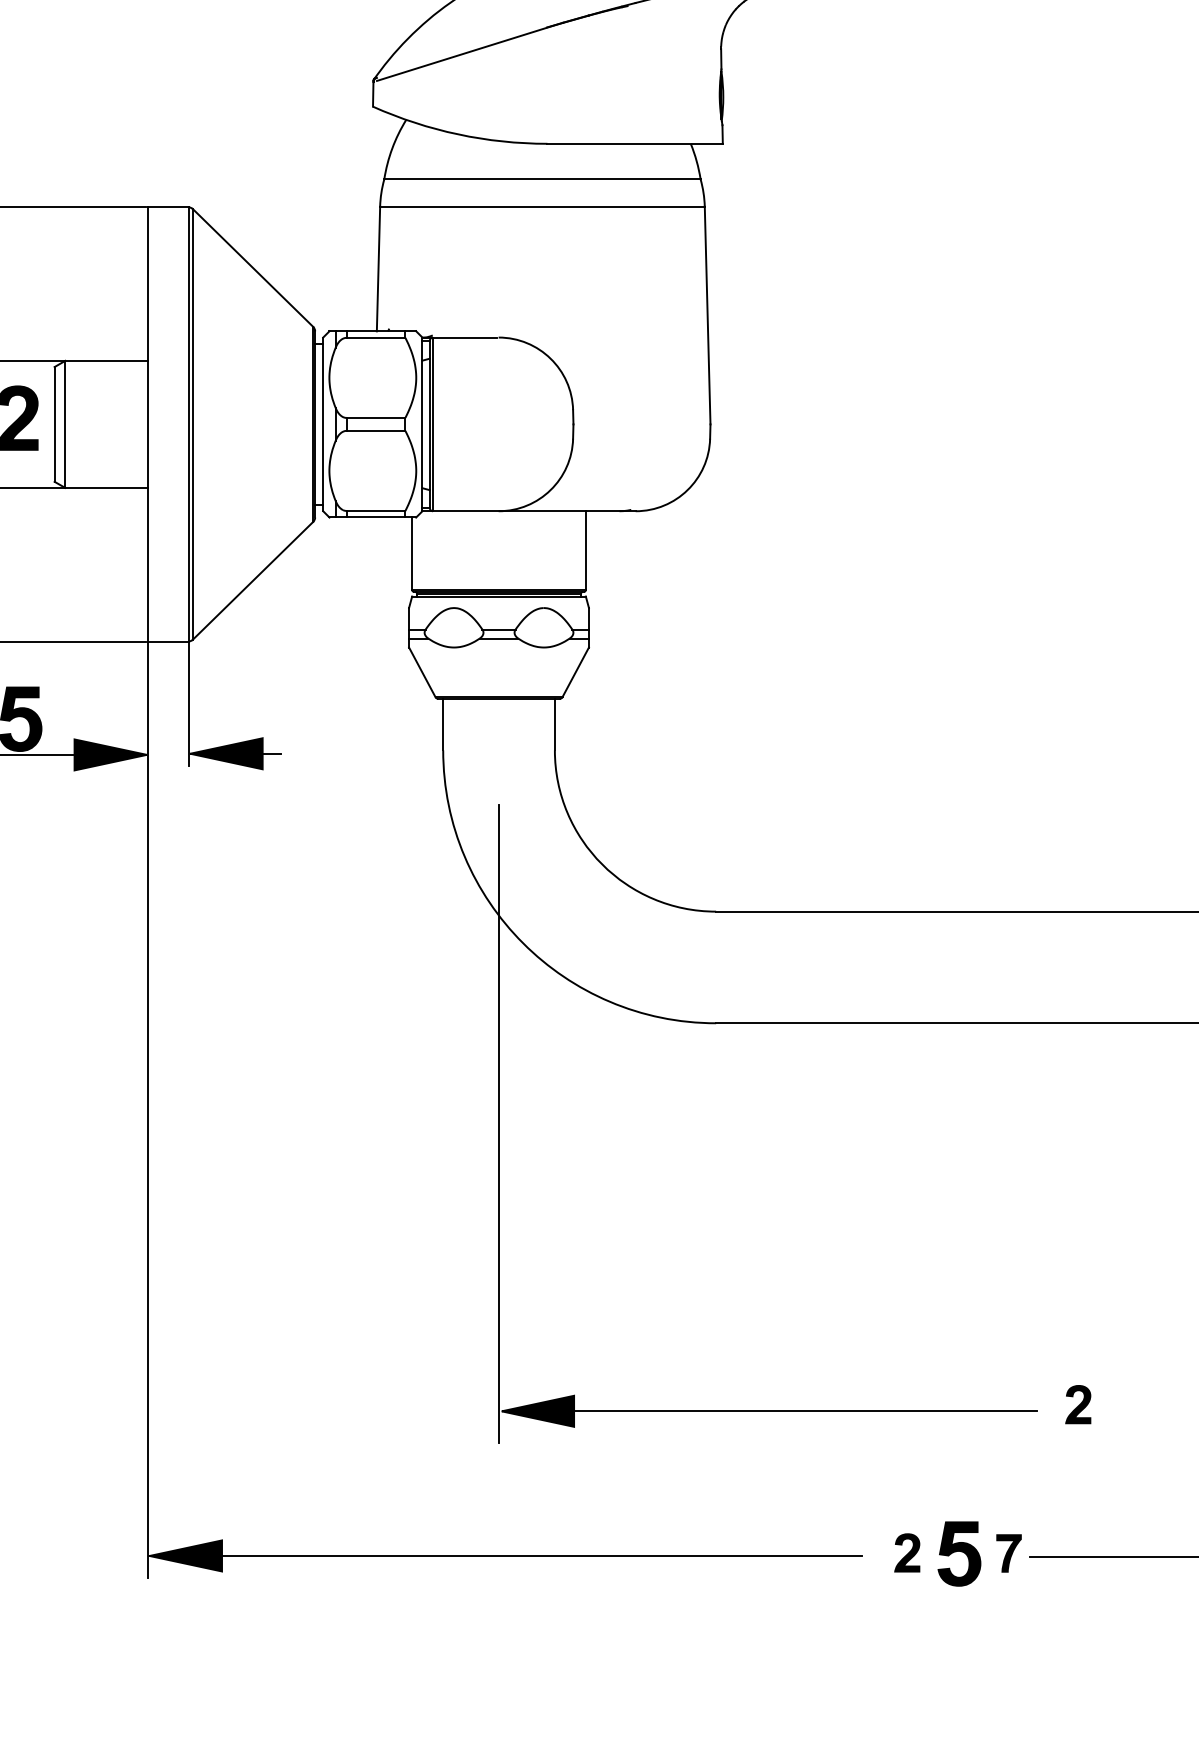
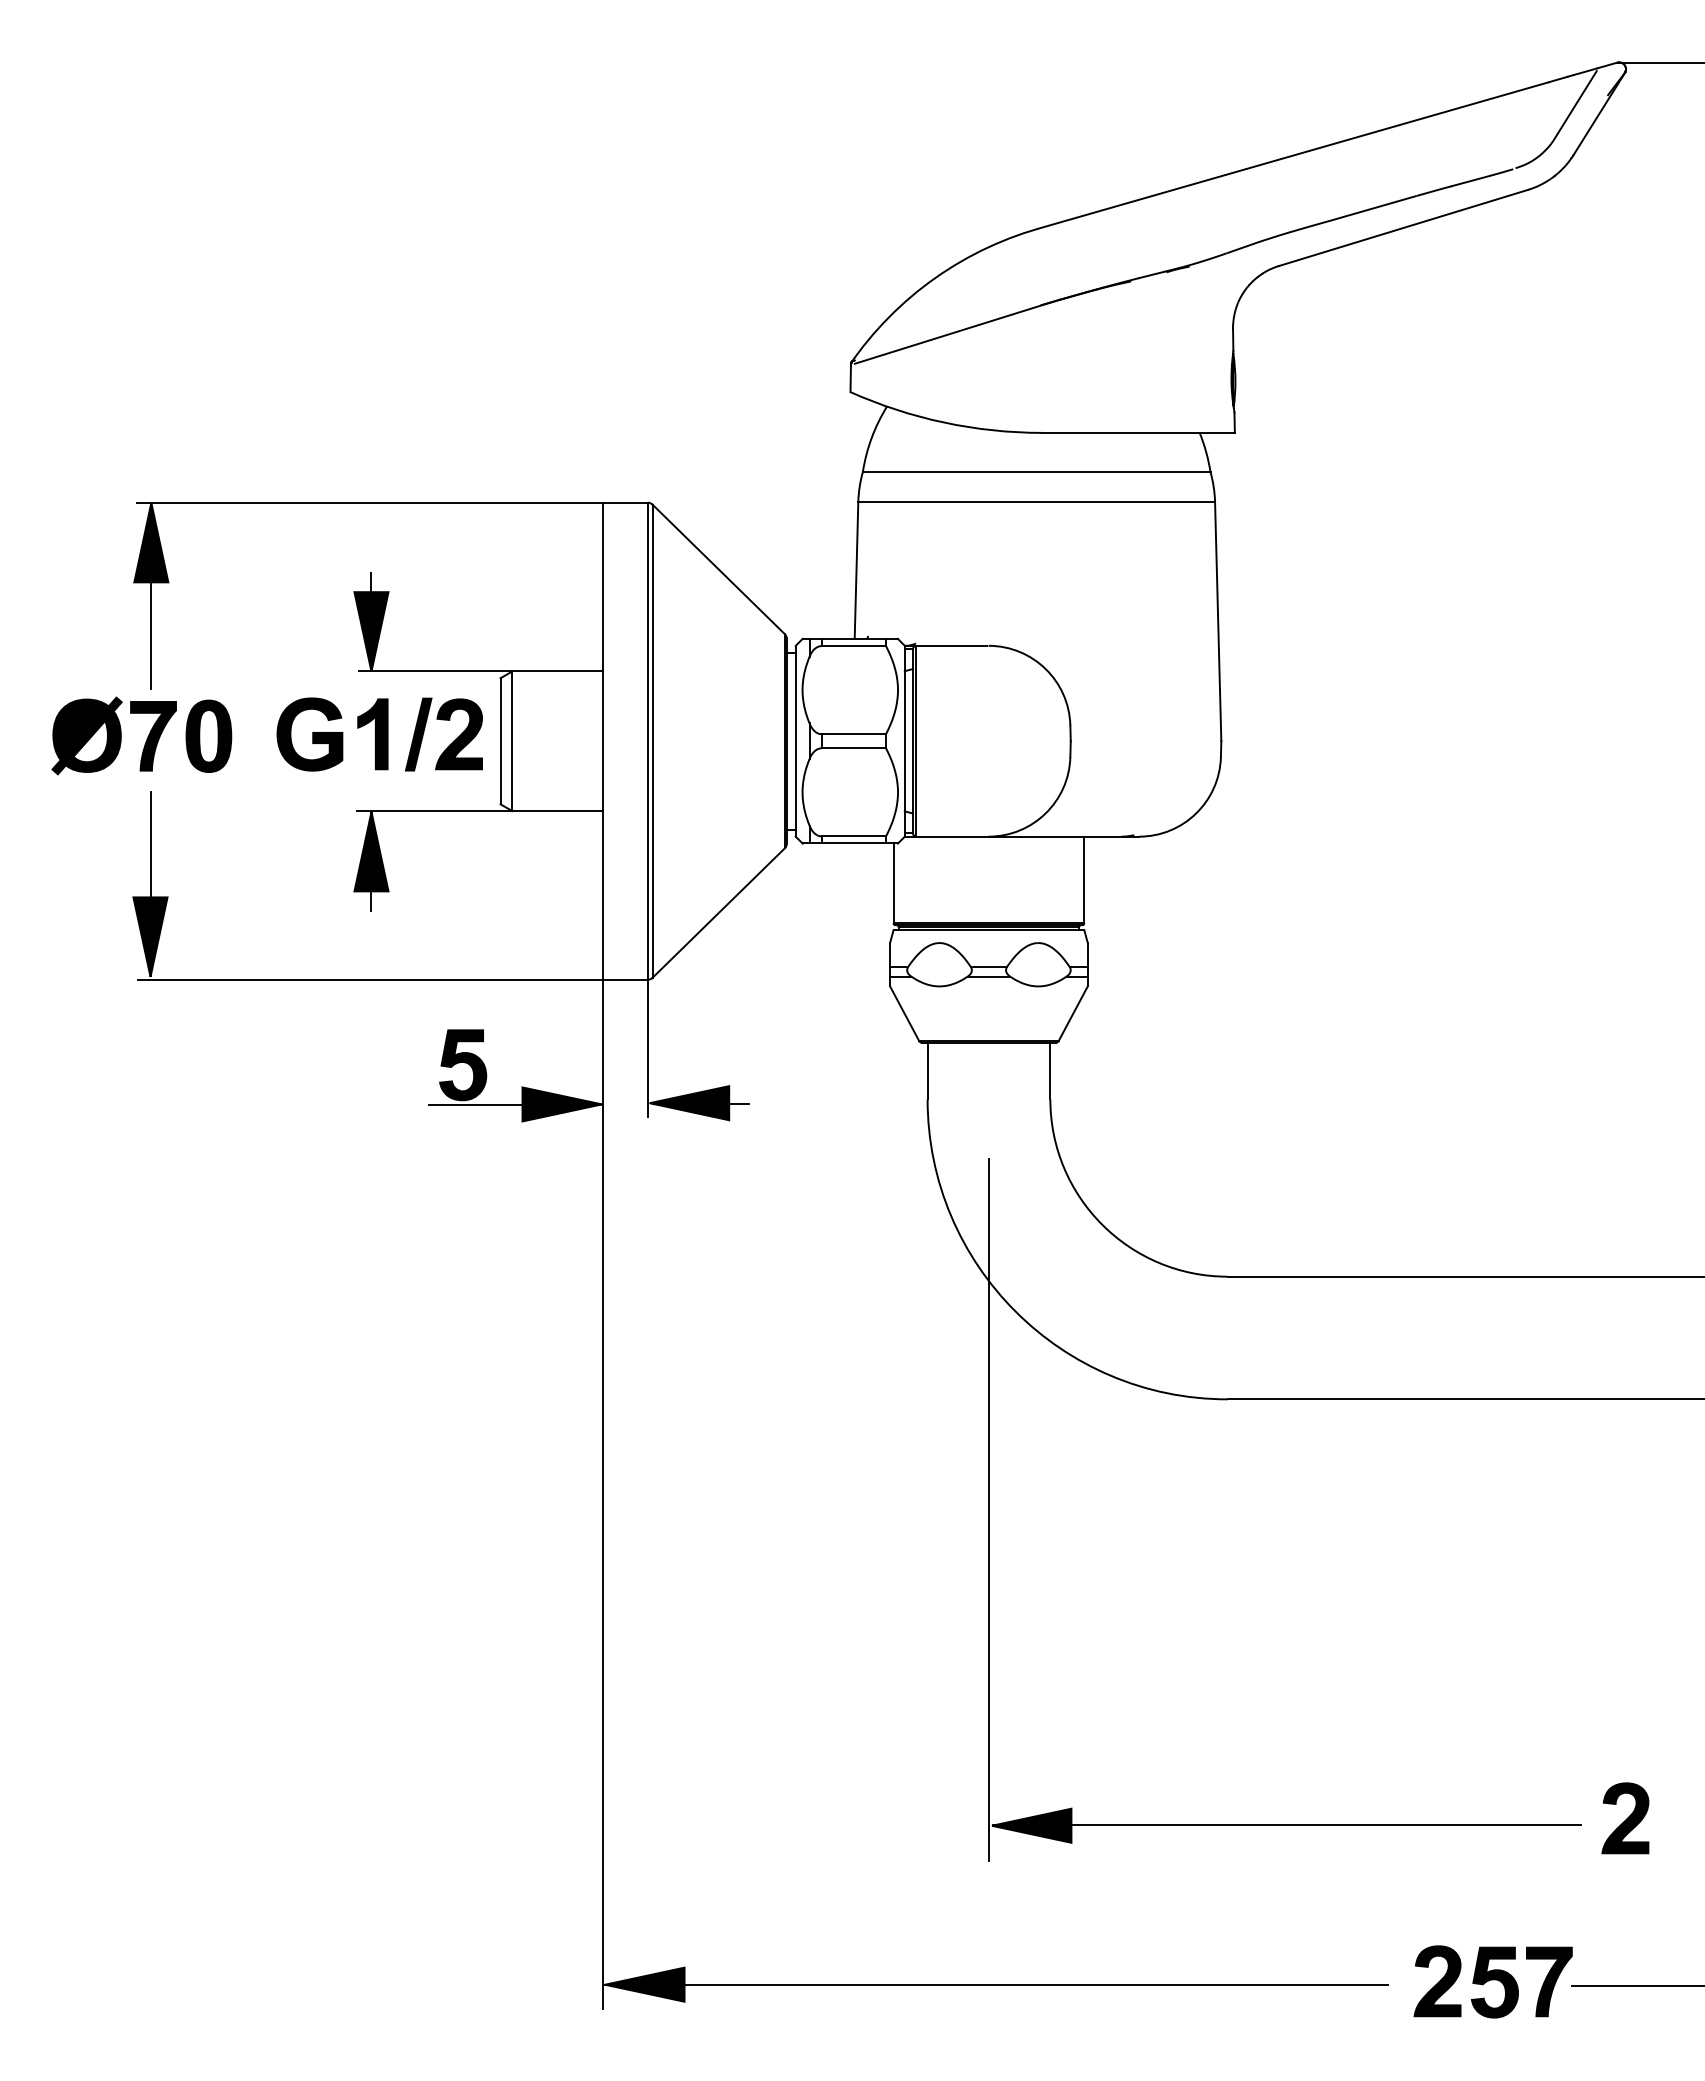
part: (1078, 1404) -> (1625, 1818), size x1.67
part: (907, 1553) -> (1437, 1981), size x1.67
part: (1009, 1553) -> (1549, 1981), size x1.67

